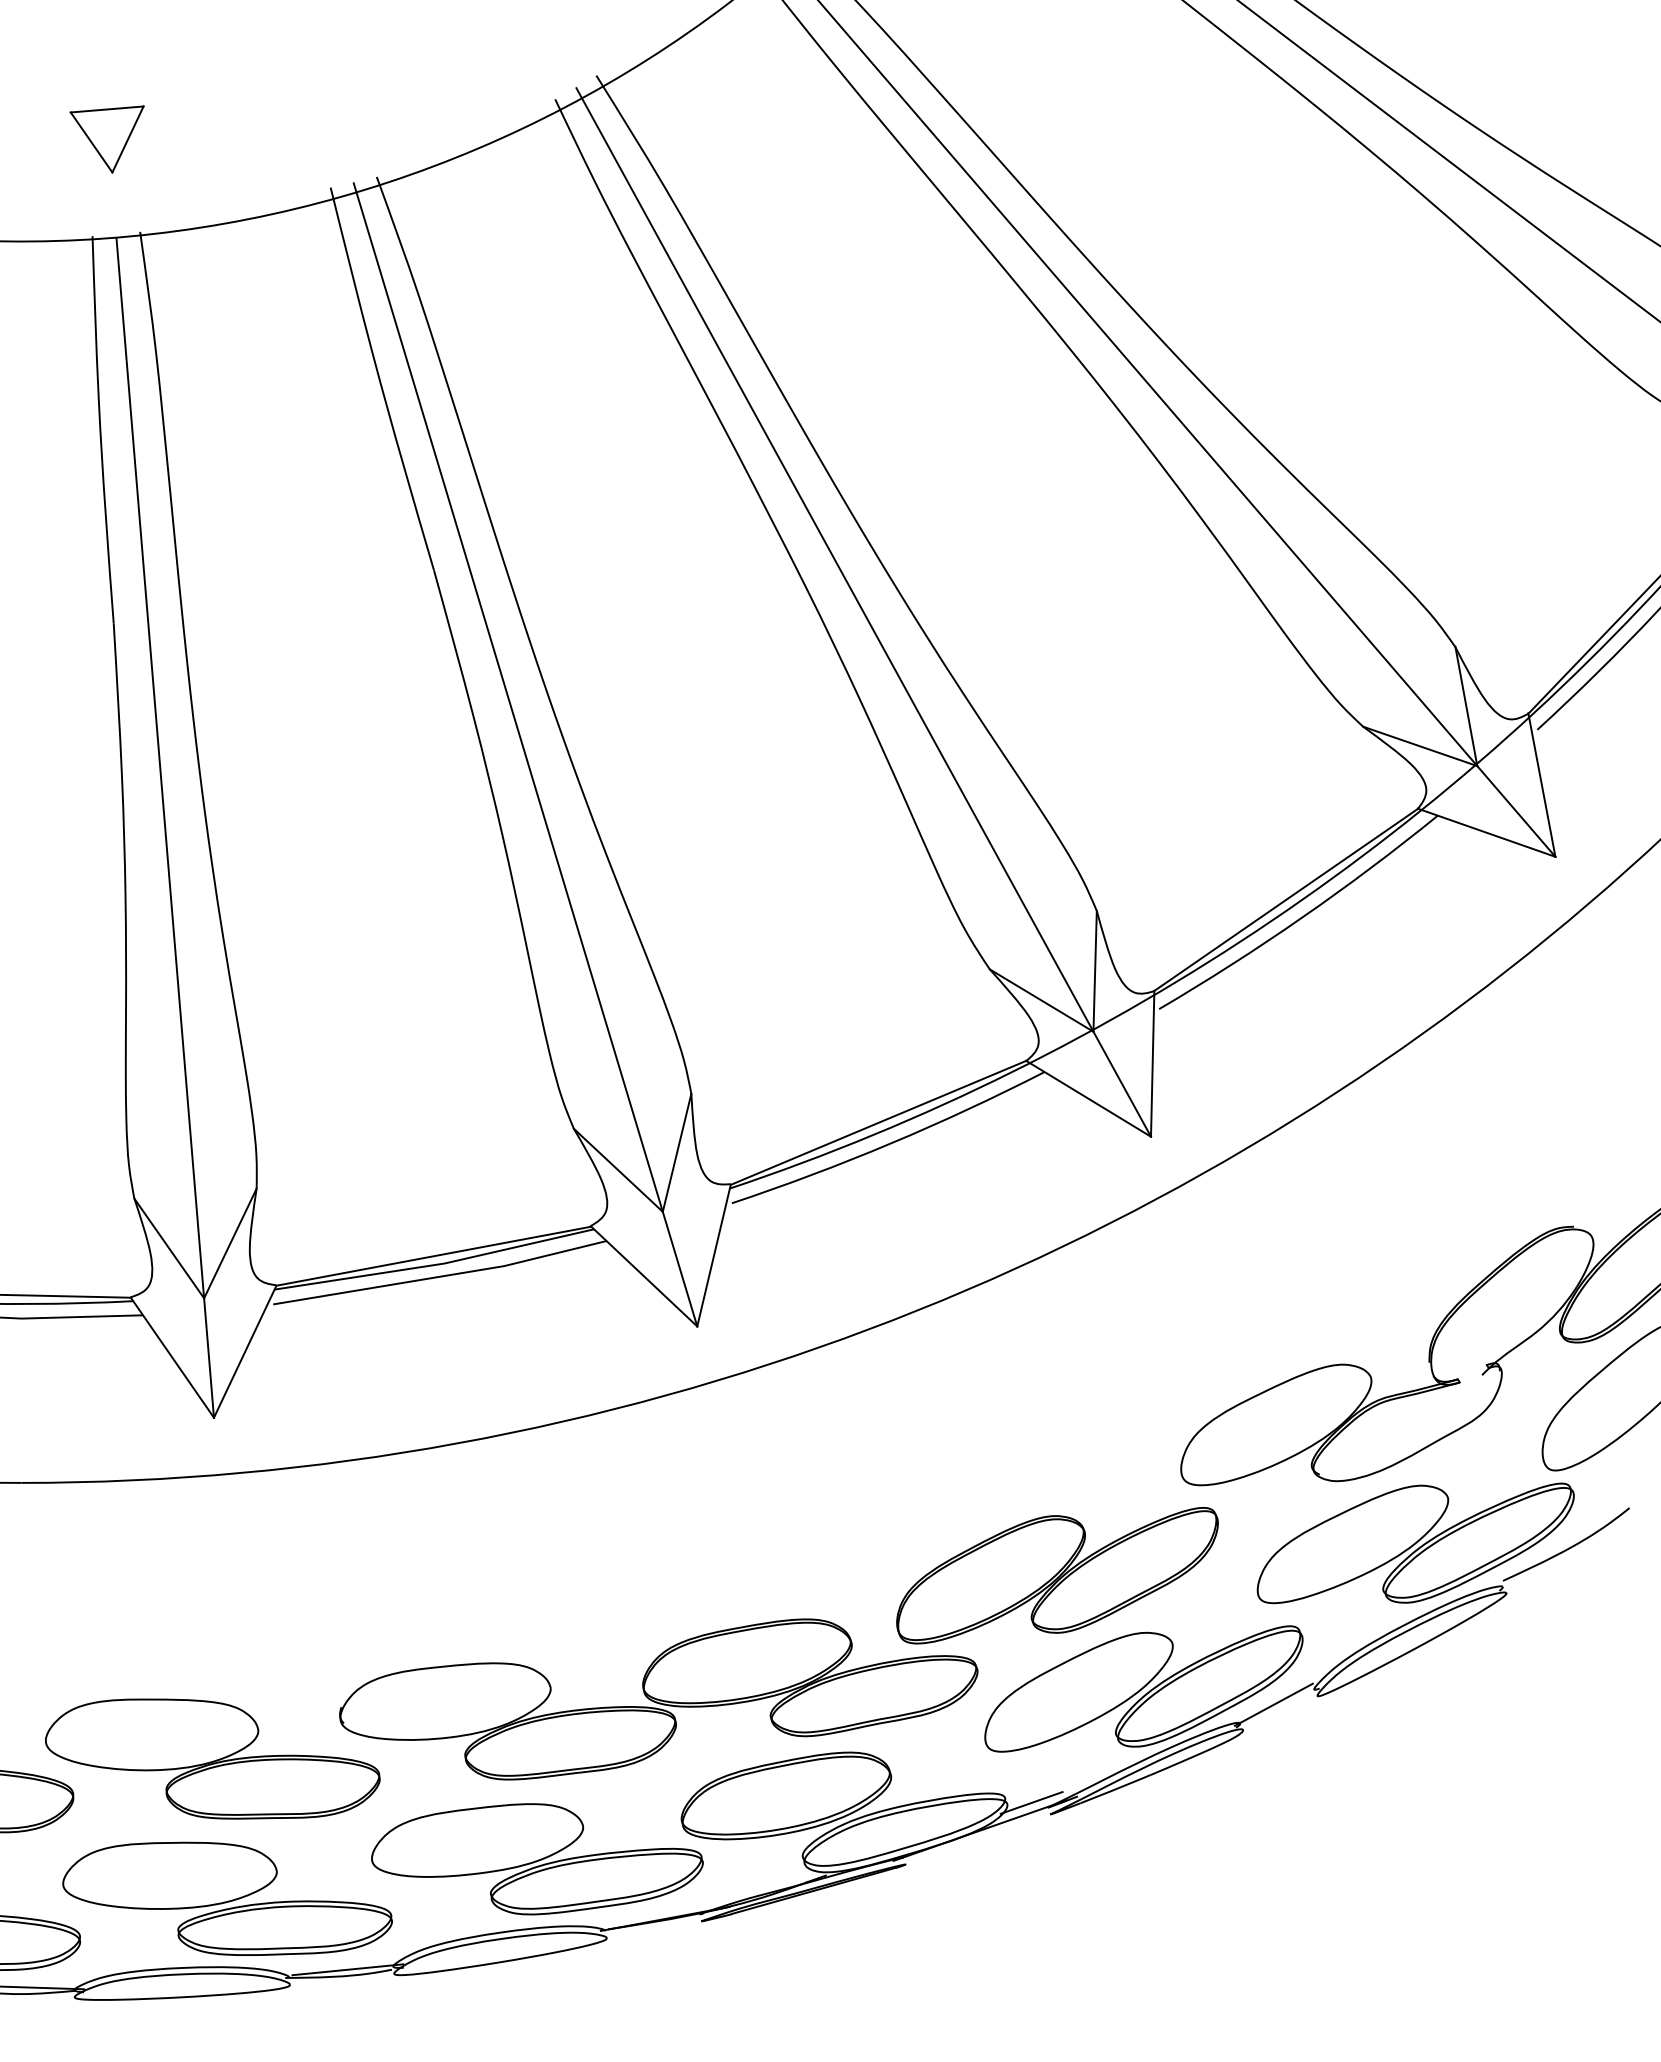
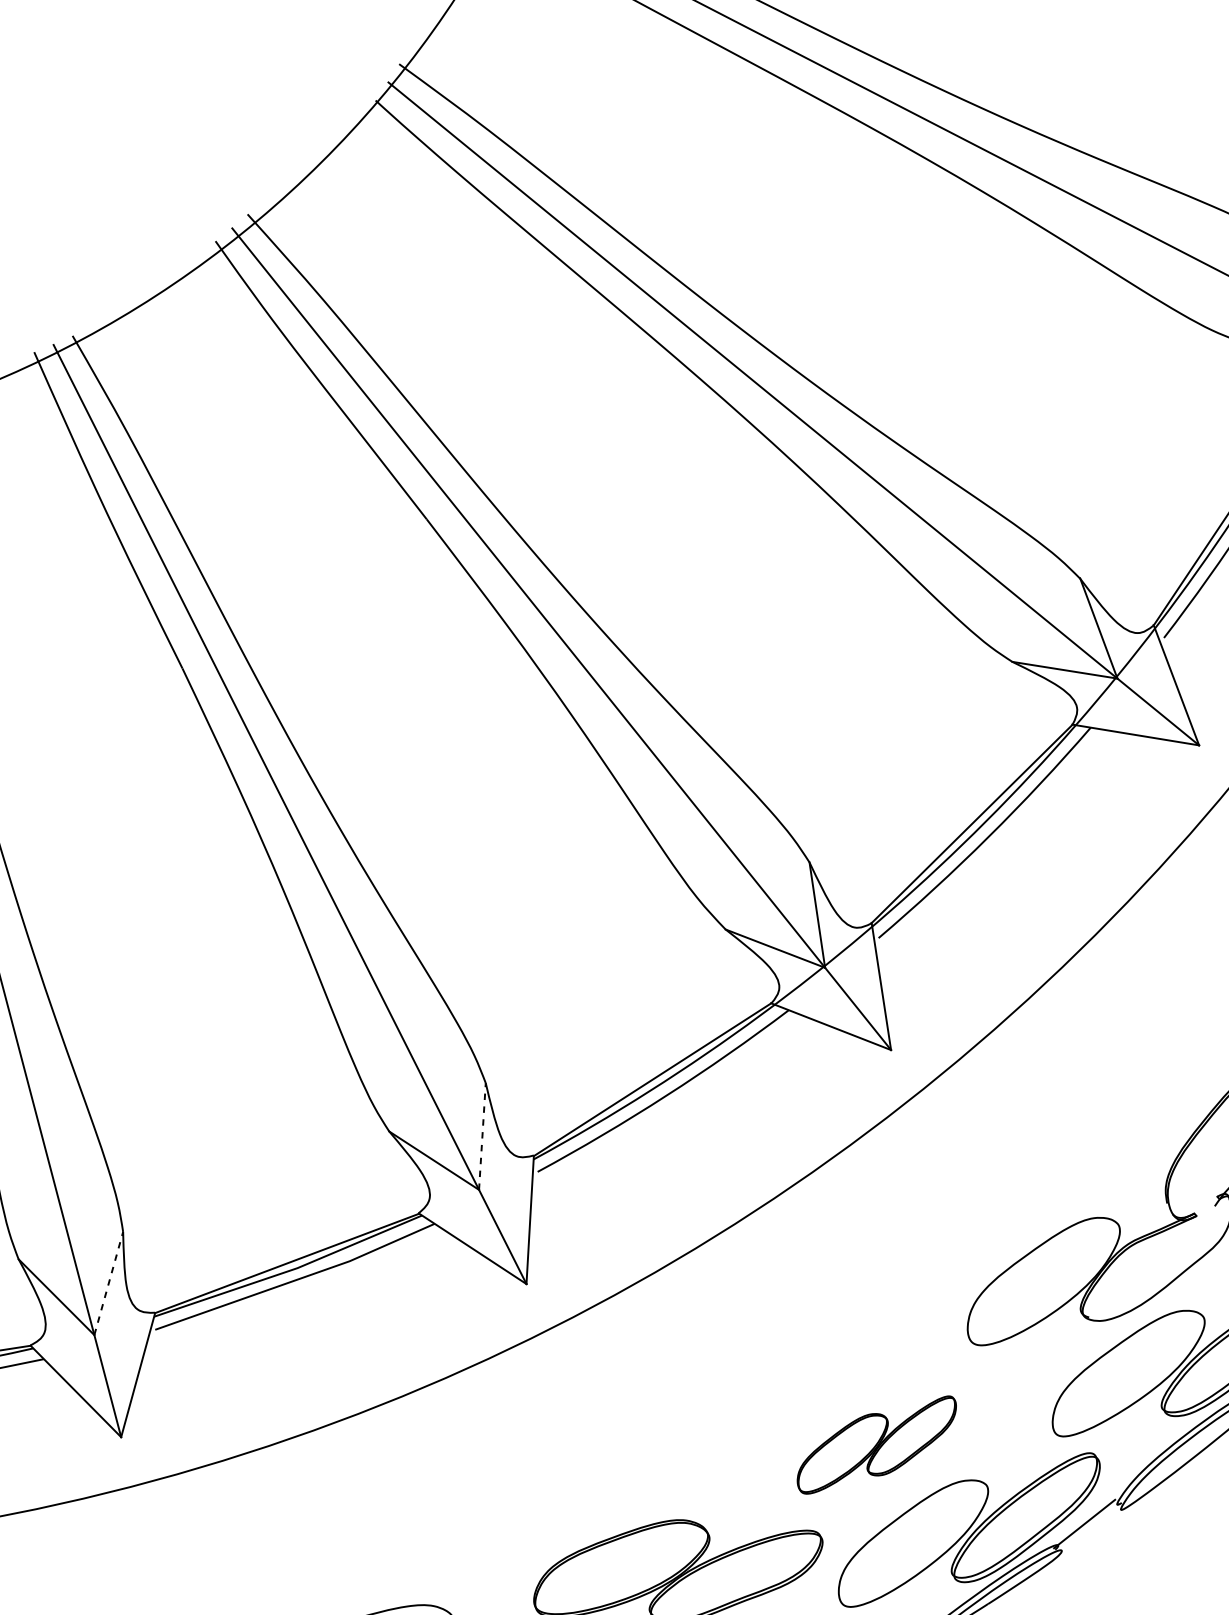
line: (677, 1152) -> (482, 1136), solid -> dashed
line: (230, 1243) -> (108, 1283), solid -> dashed
part: (1057, 1575) -> (877, 1445), size x0.6

